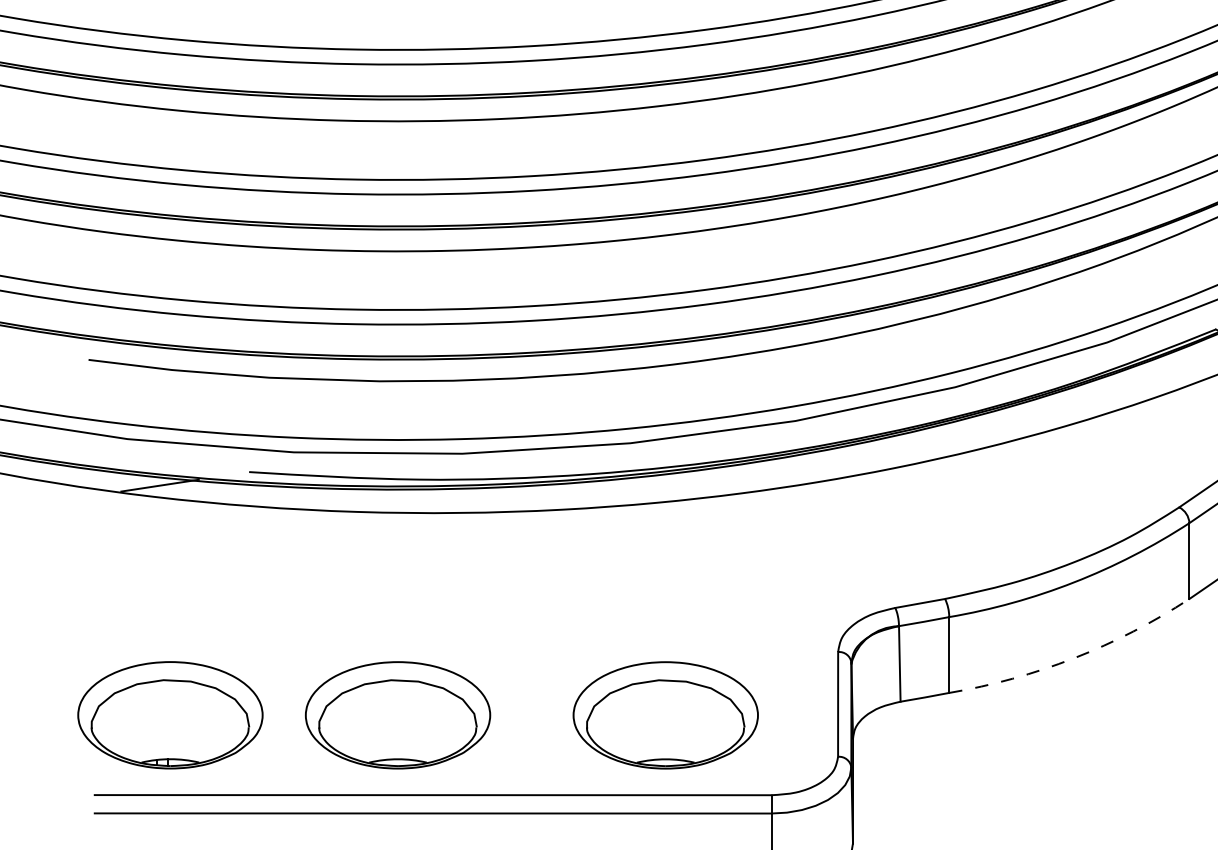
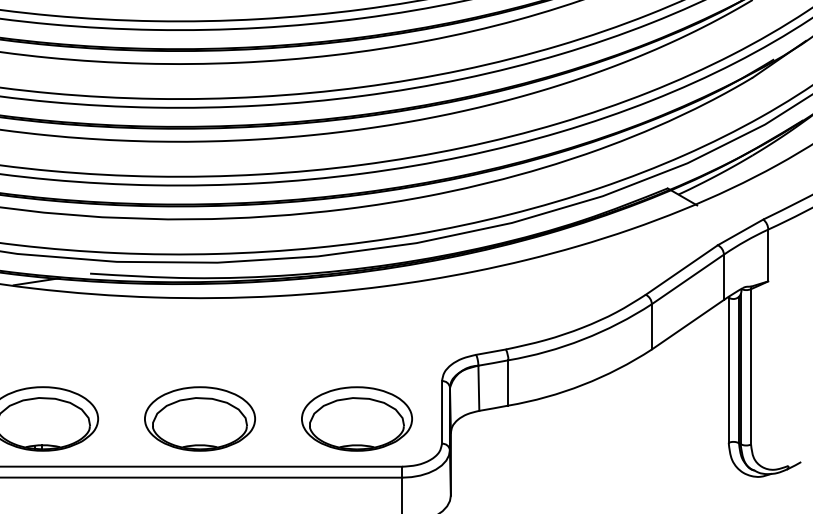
arc: (1074, 657) -> (583, 384), dashed -> solid
part: (397, 714) -> (199, 418), moved
part: (664, 714) -> (356, 418), moved

